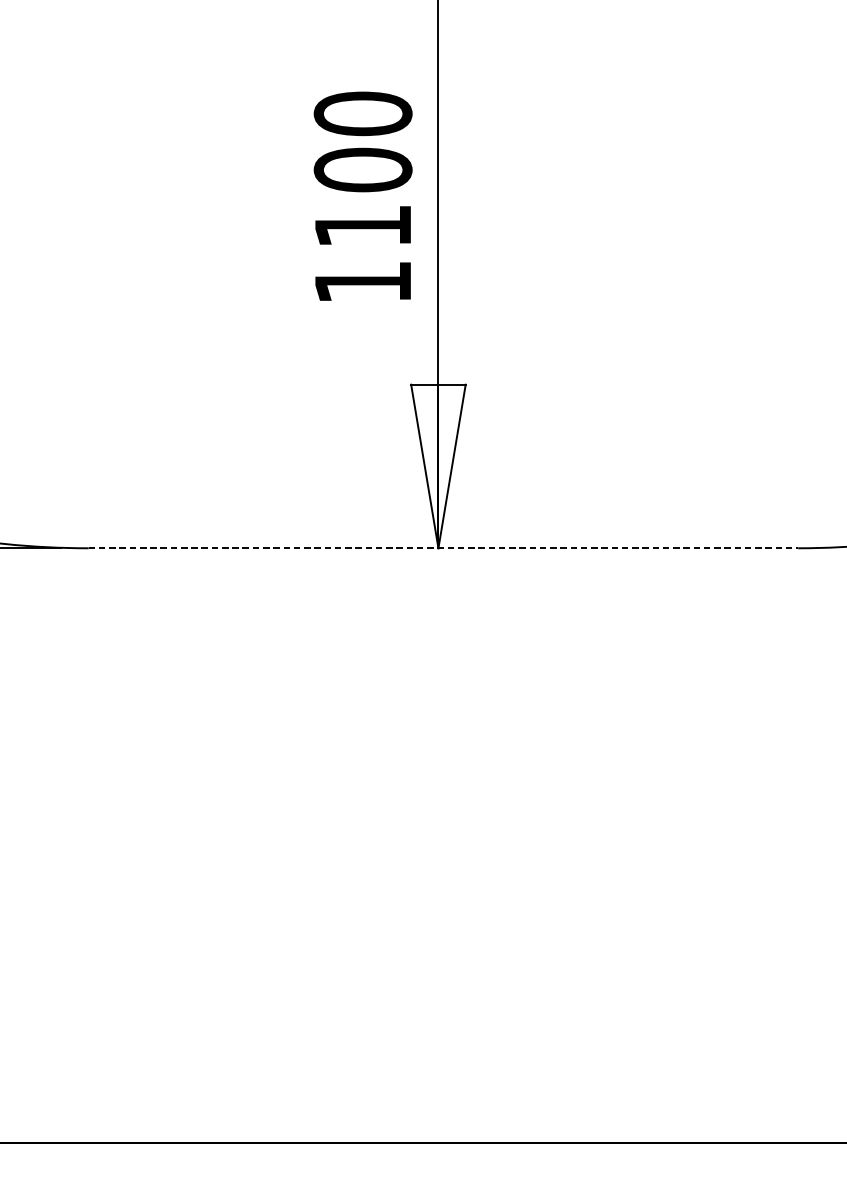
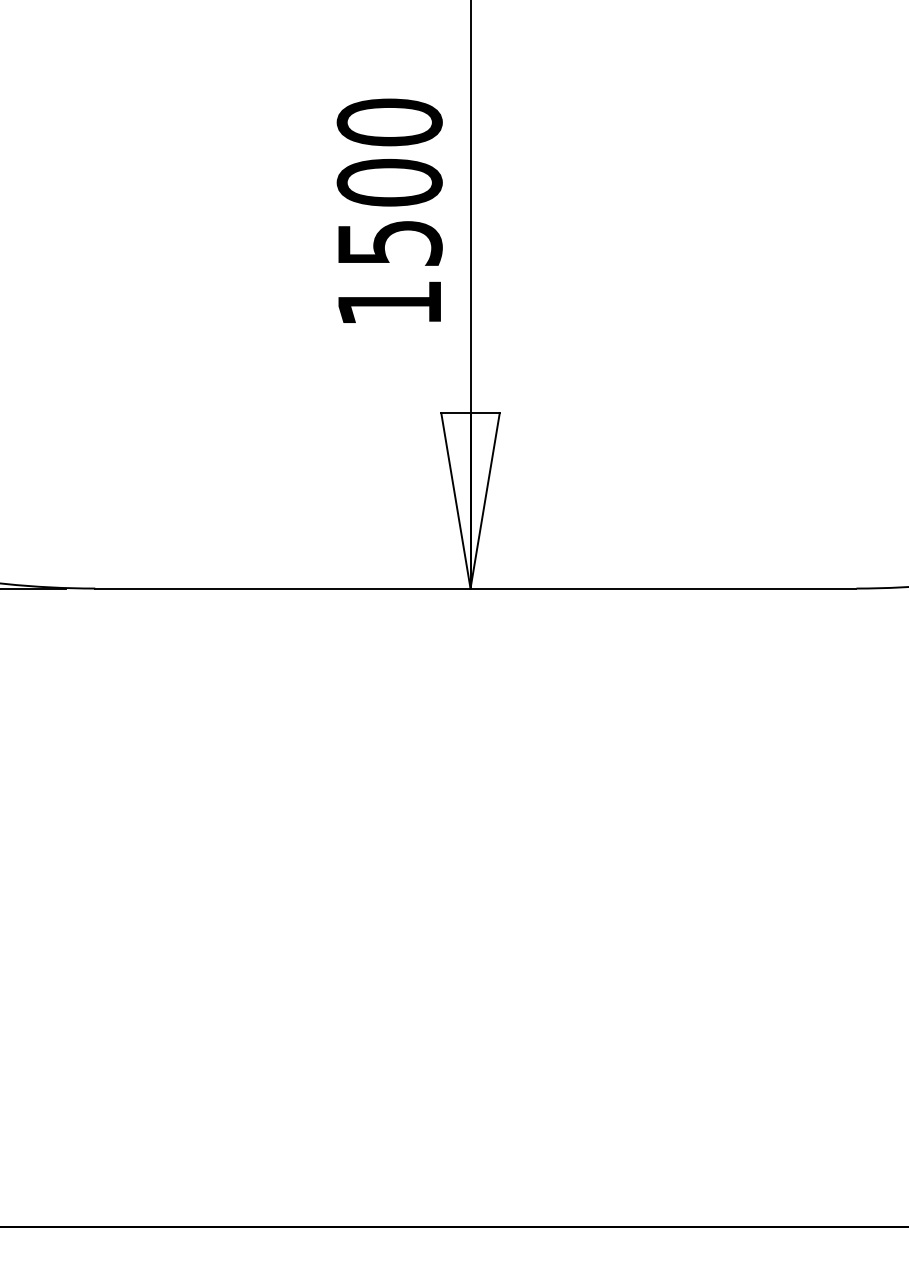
text: (363, 226) -> (390, 243), 1100 -> 1500
line: (443, 548) -> (475, 588), dashed -> solid

